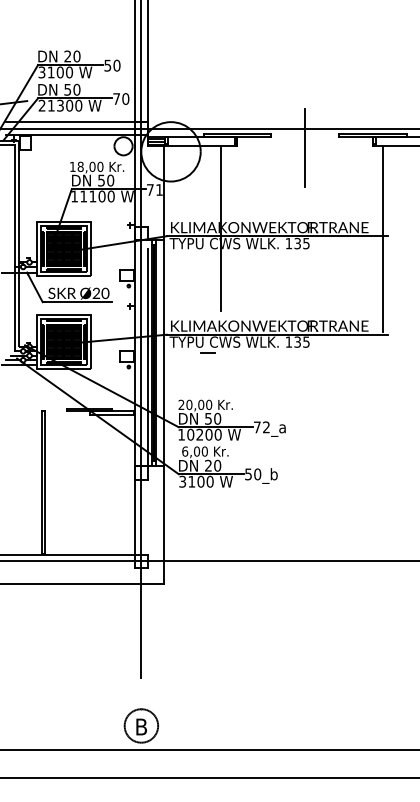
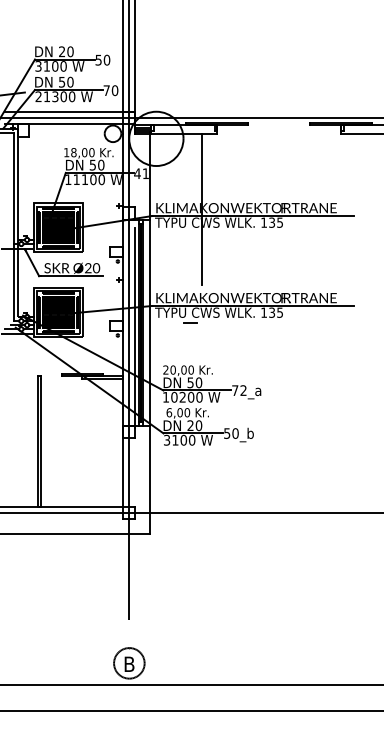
line: (305, 147) -> (279, 134), removed
text: (150, 189) -> (137, 173), 71 -> 41
line: (382, 239) -> (349, 218), removed

